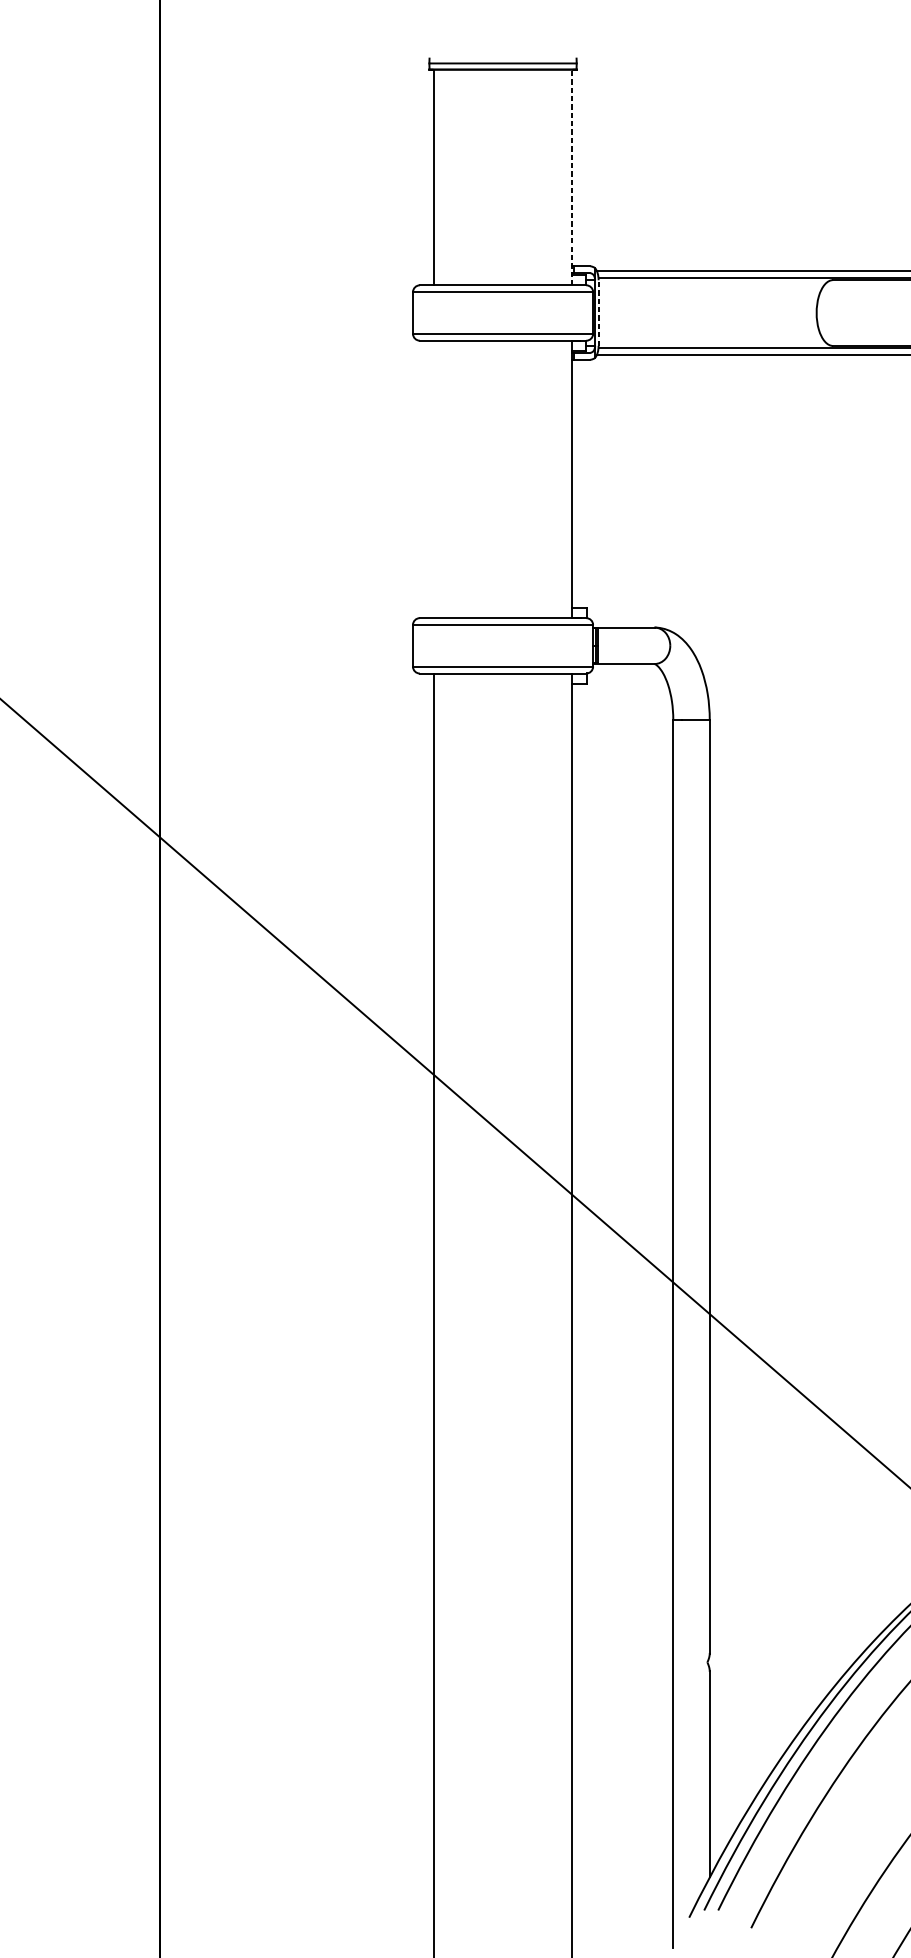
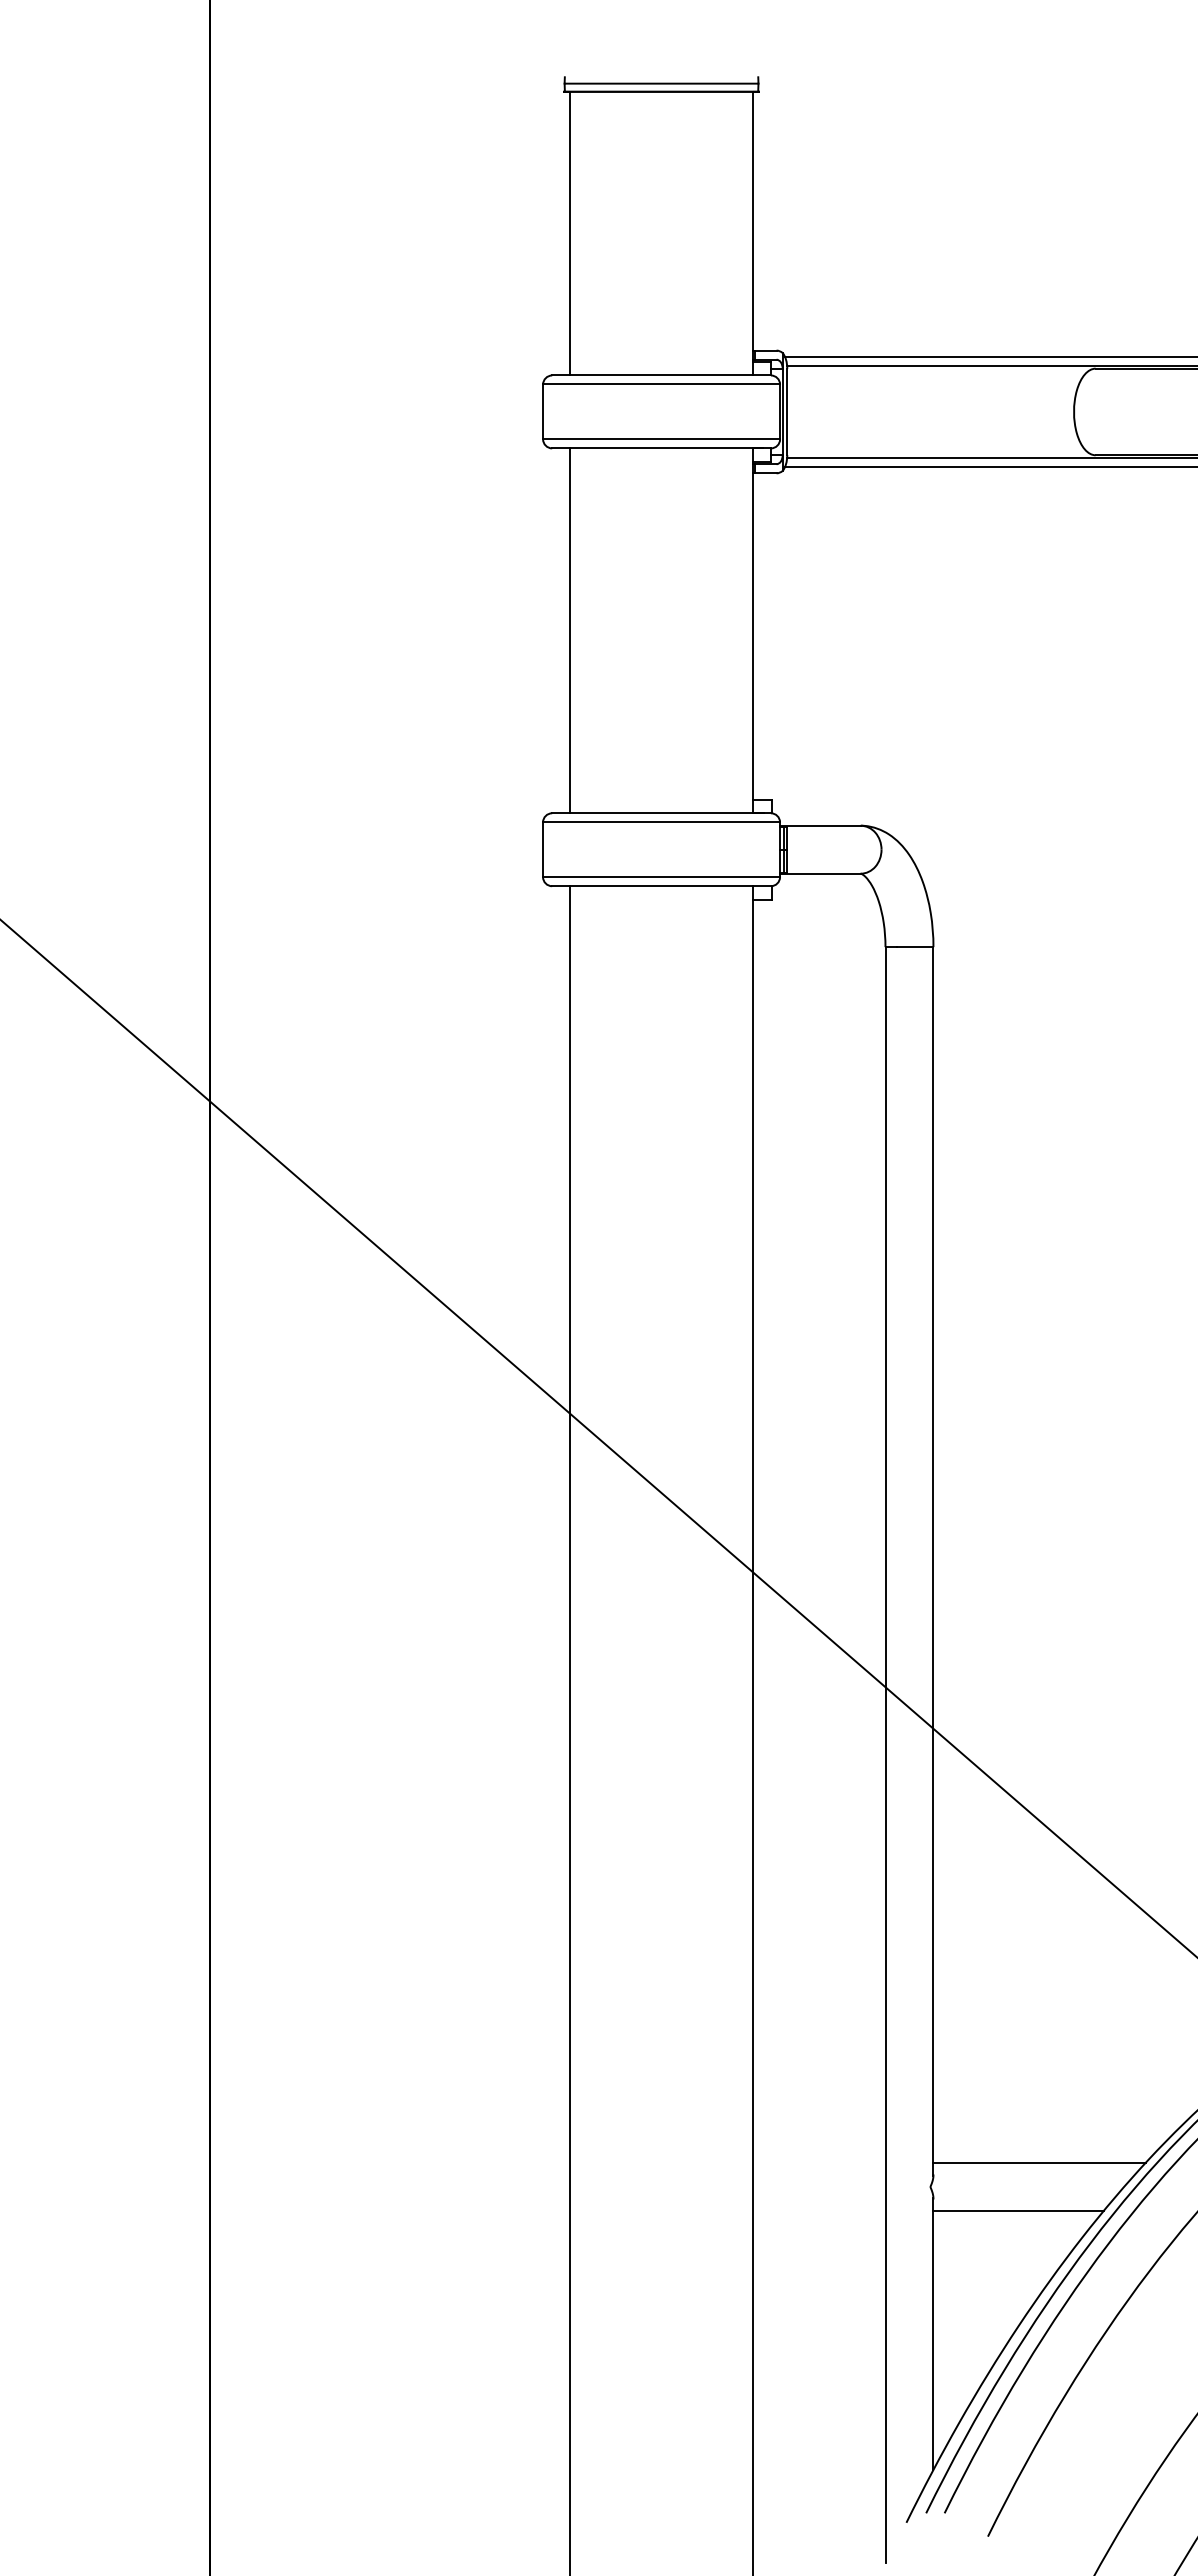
line: (572, 177) -> (752, 233), dashed -> solid
line: (598, 312) -> (787, 411), dashed -> solid
line: (433, 479) -> (570, 630), added
line: (790, 1644) -> (1039, 2163), added
line: (774, 1680) -> (1018, 2210), added

